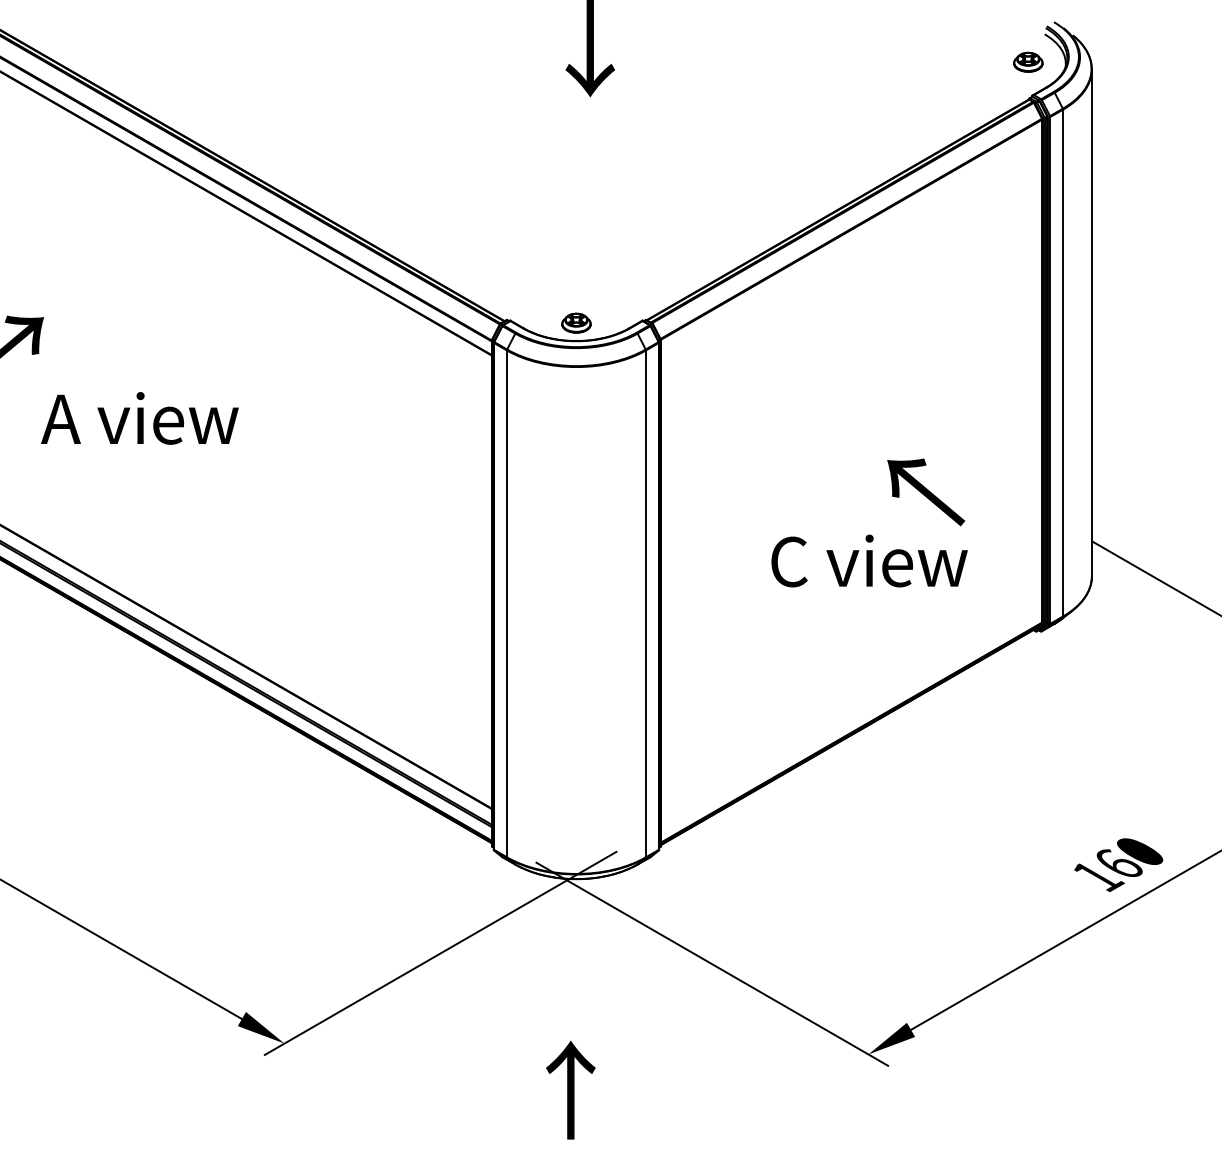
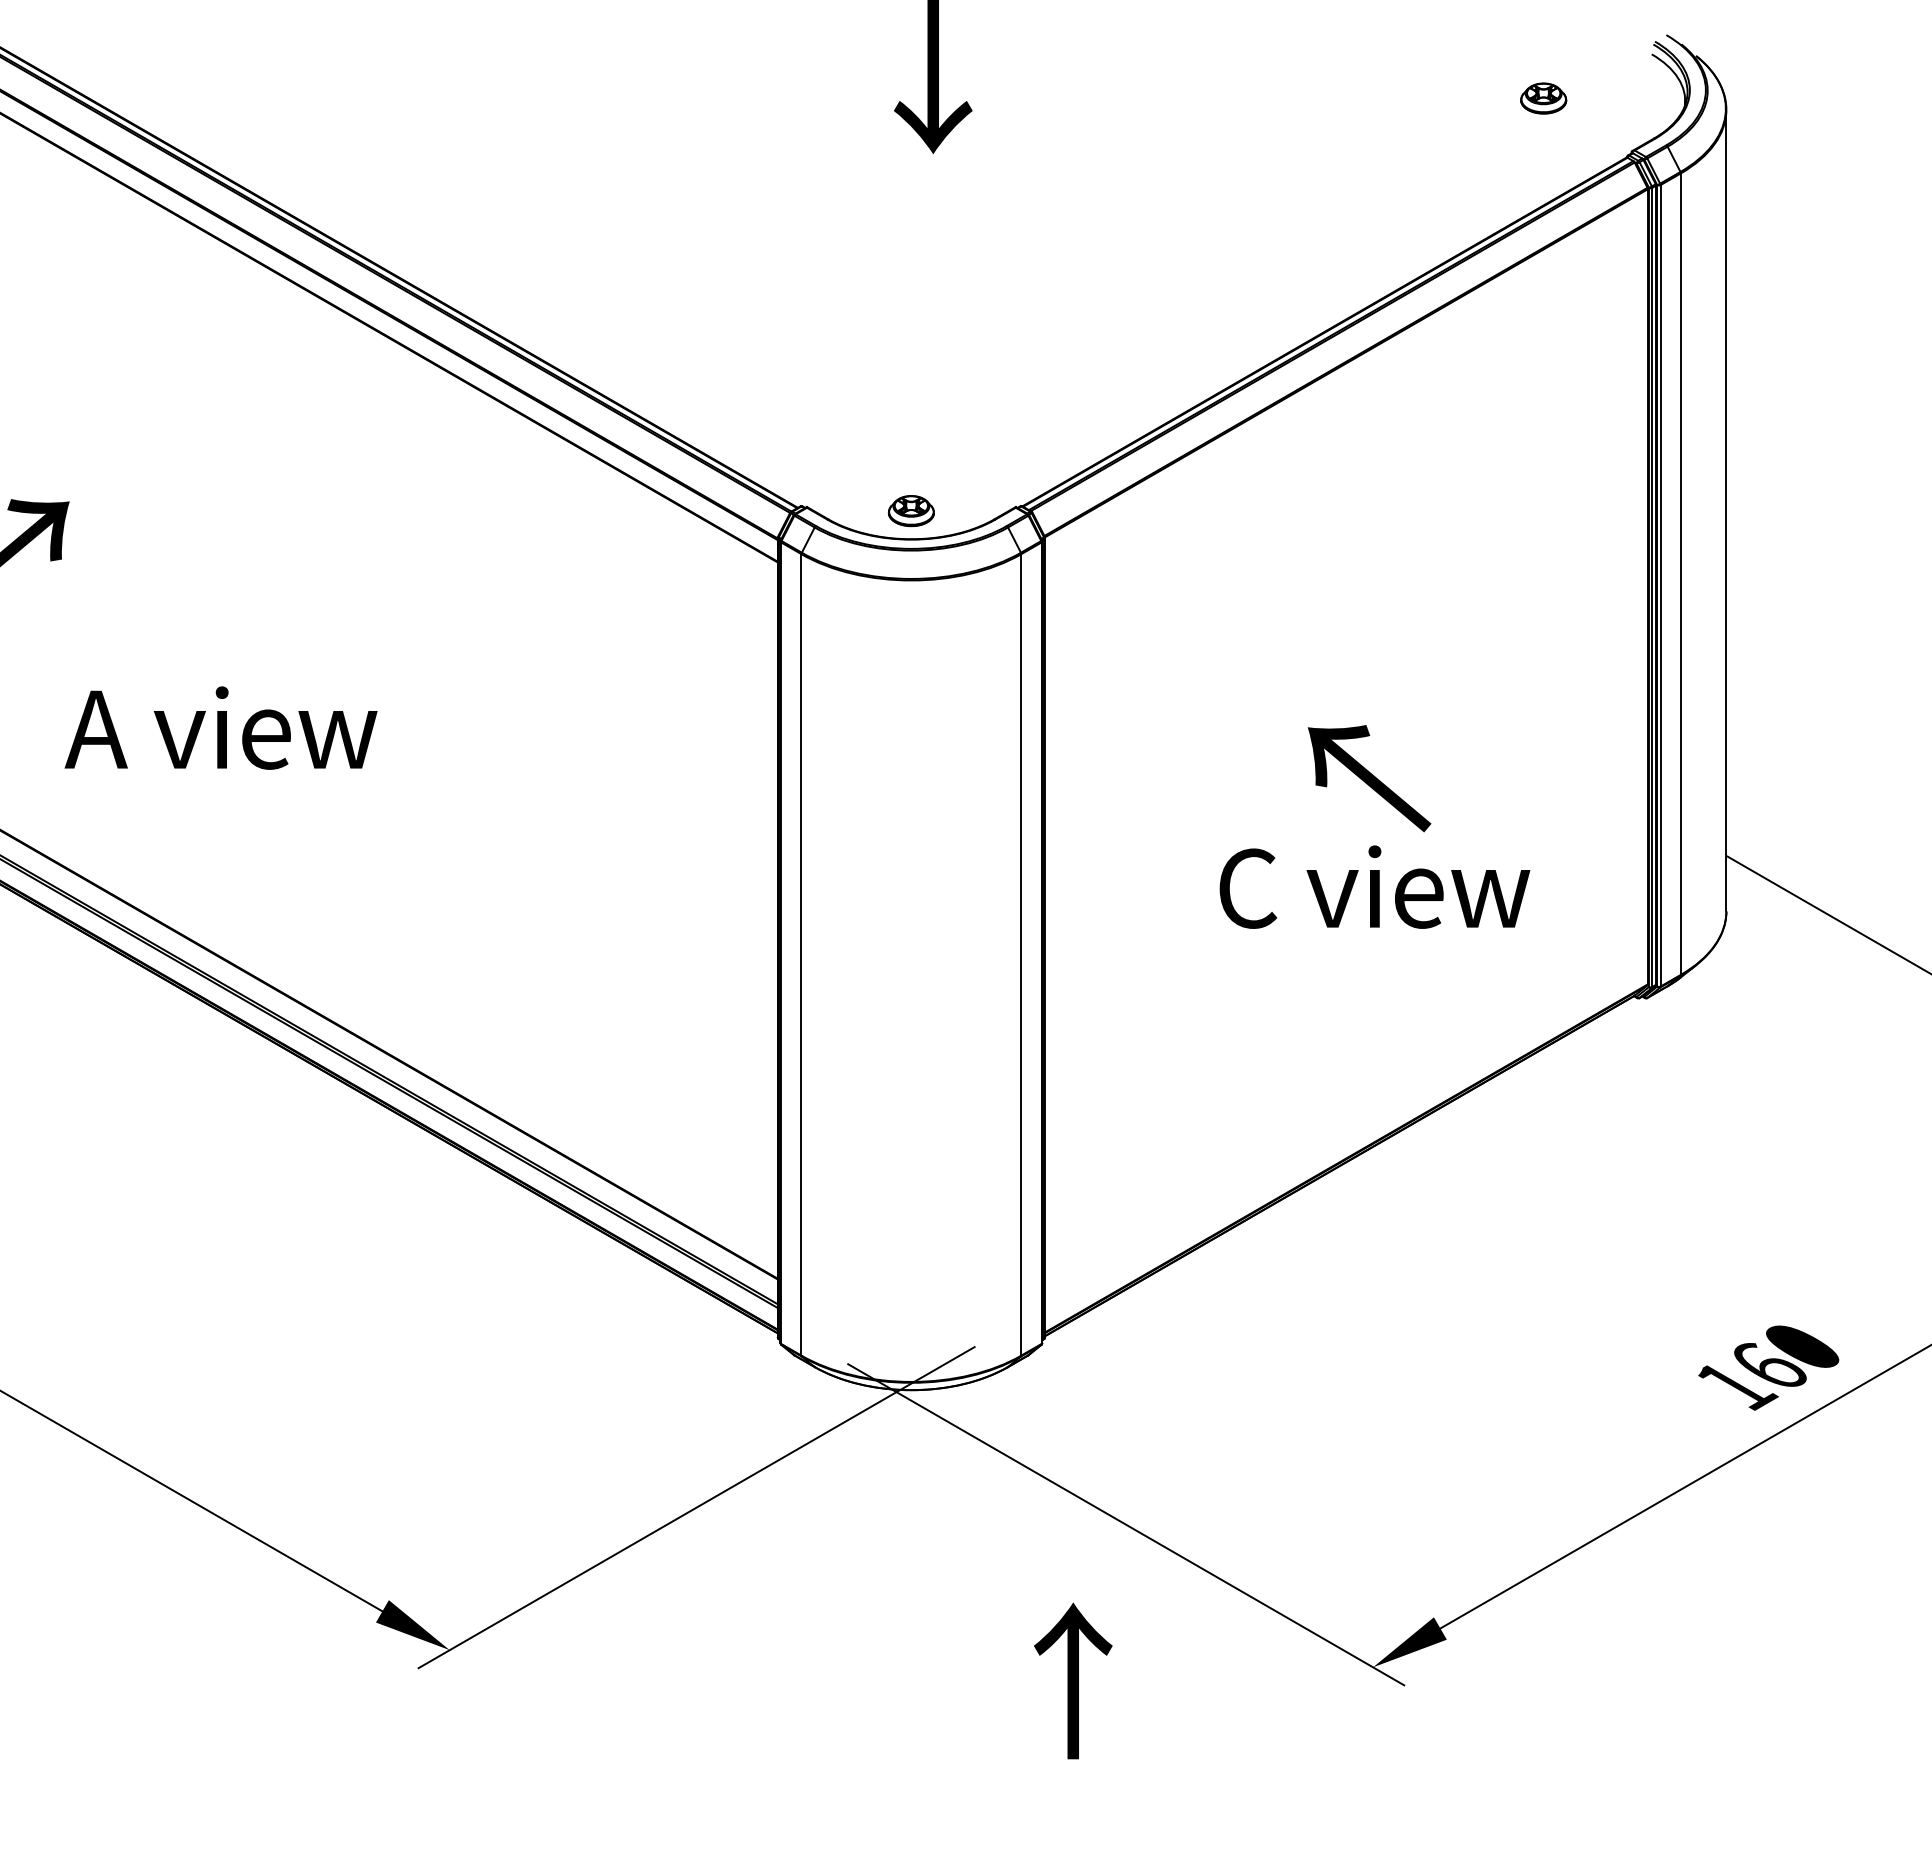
part: (1028, 61) -> (1543, 97), moved
text: (139, 418) -> (220, 728), moved
text: (926, 492) -> (1369, 778), moved
text: (570, 1089) -> (1072, 1680), moved

